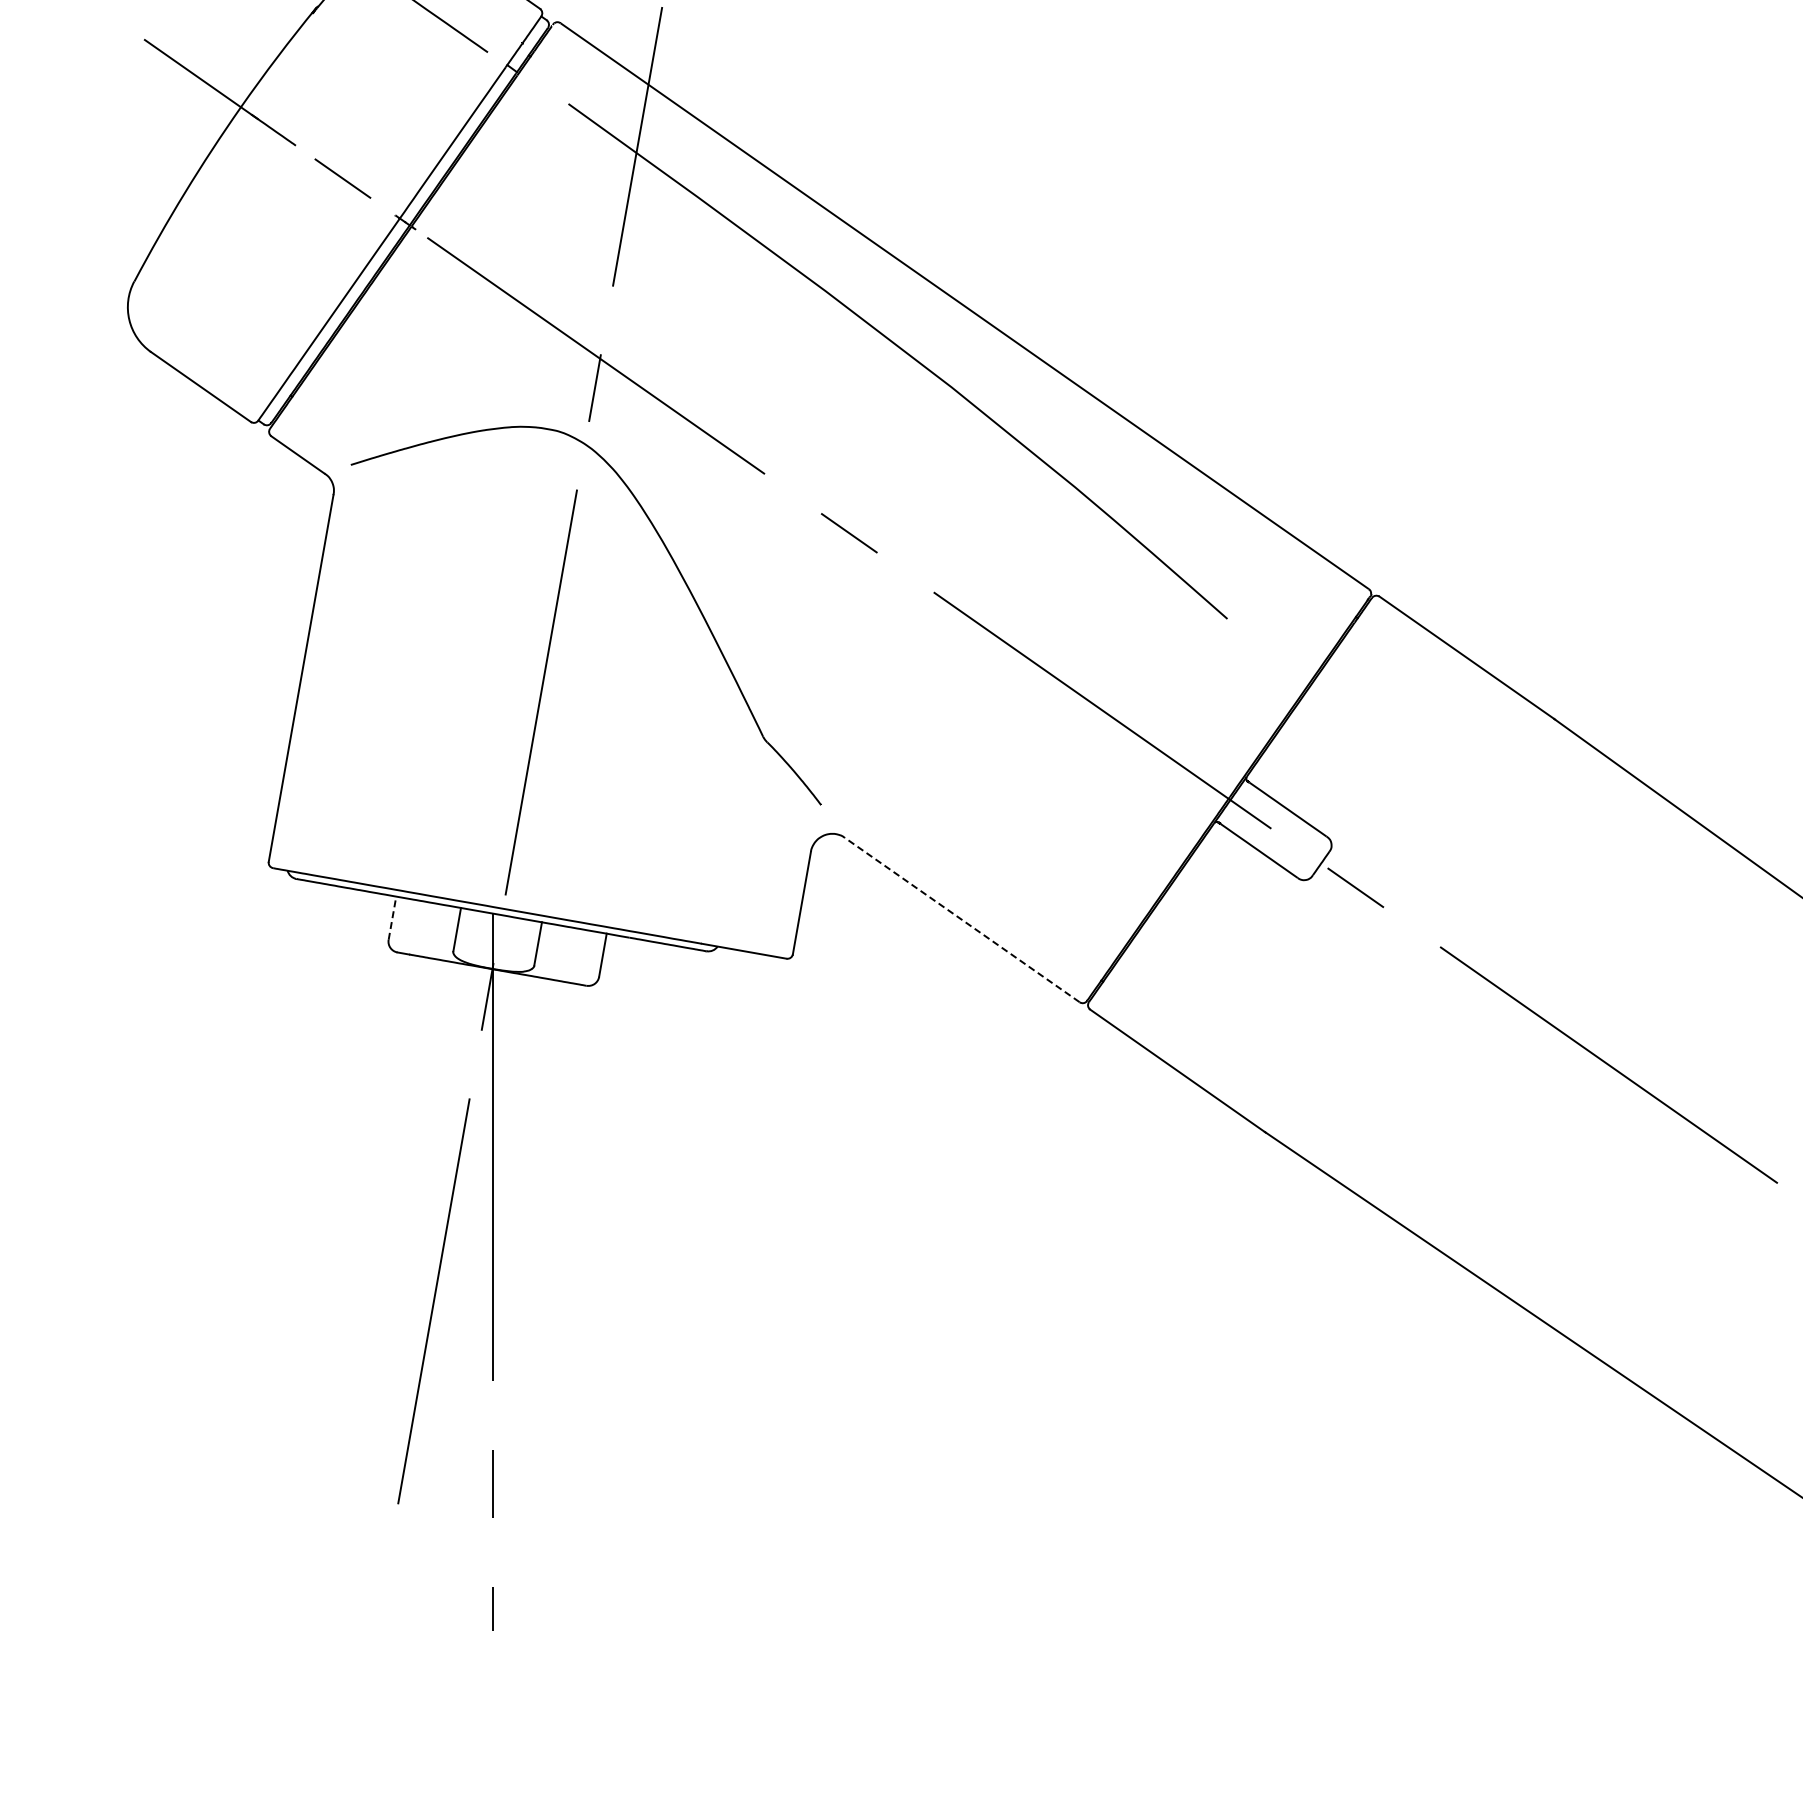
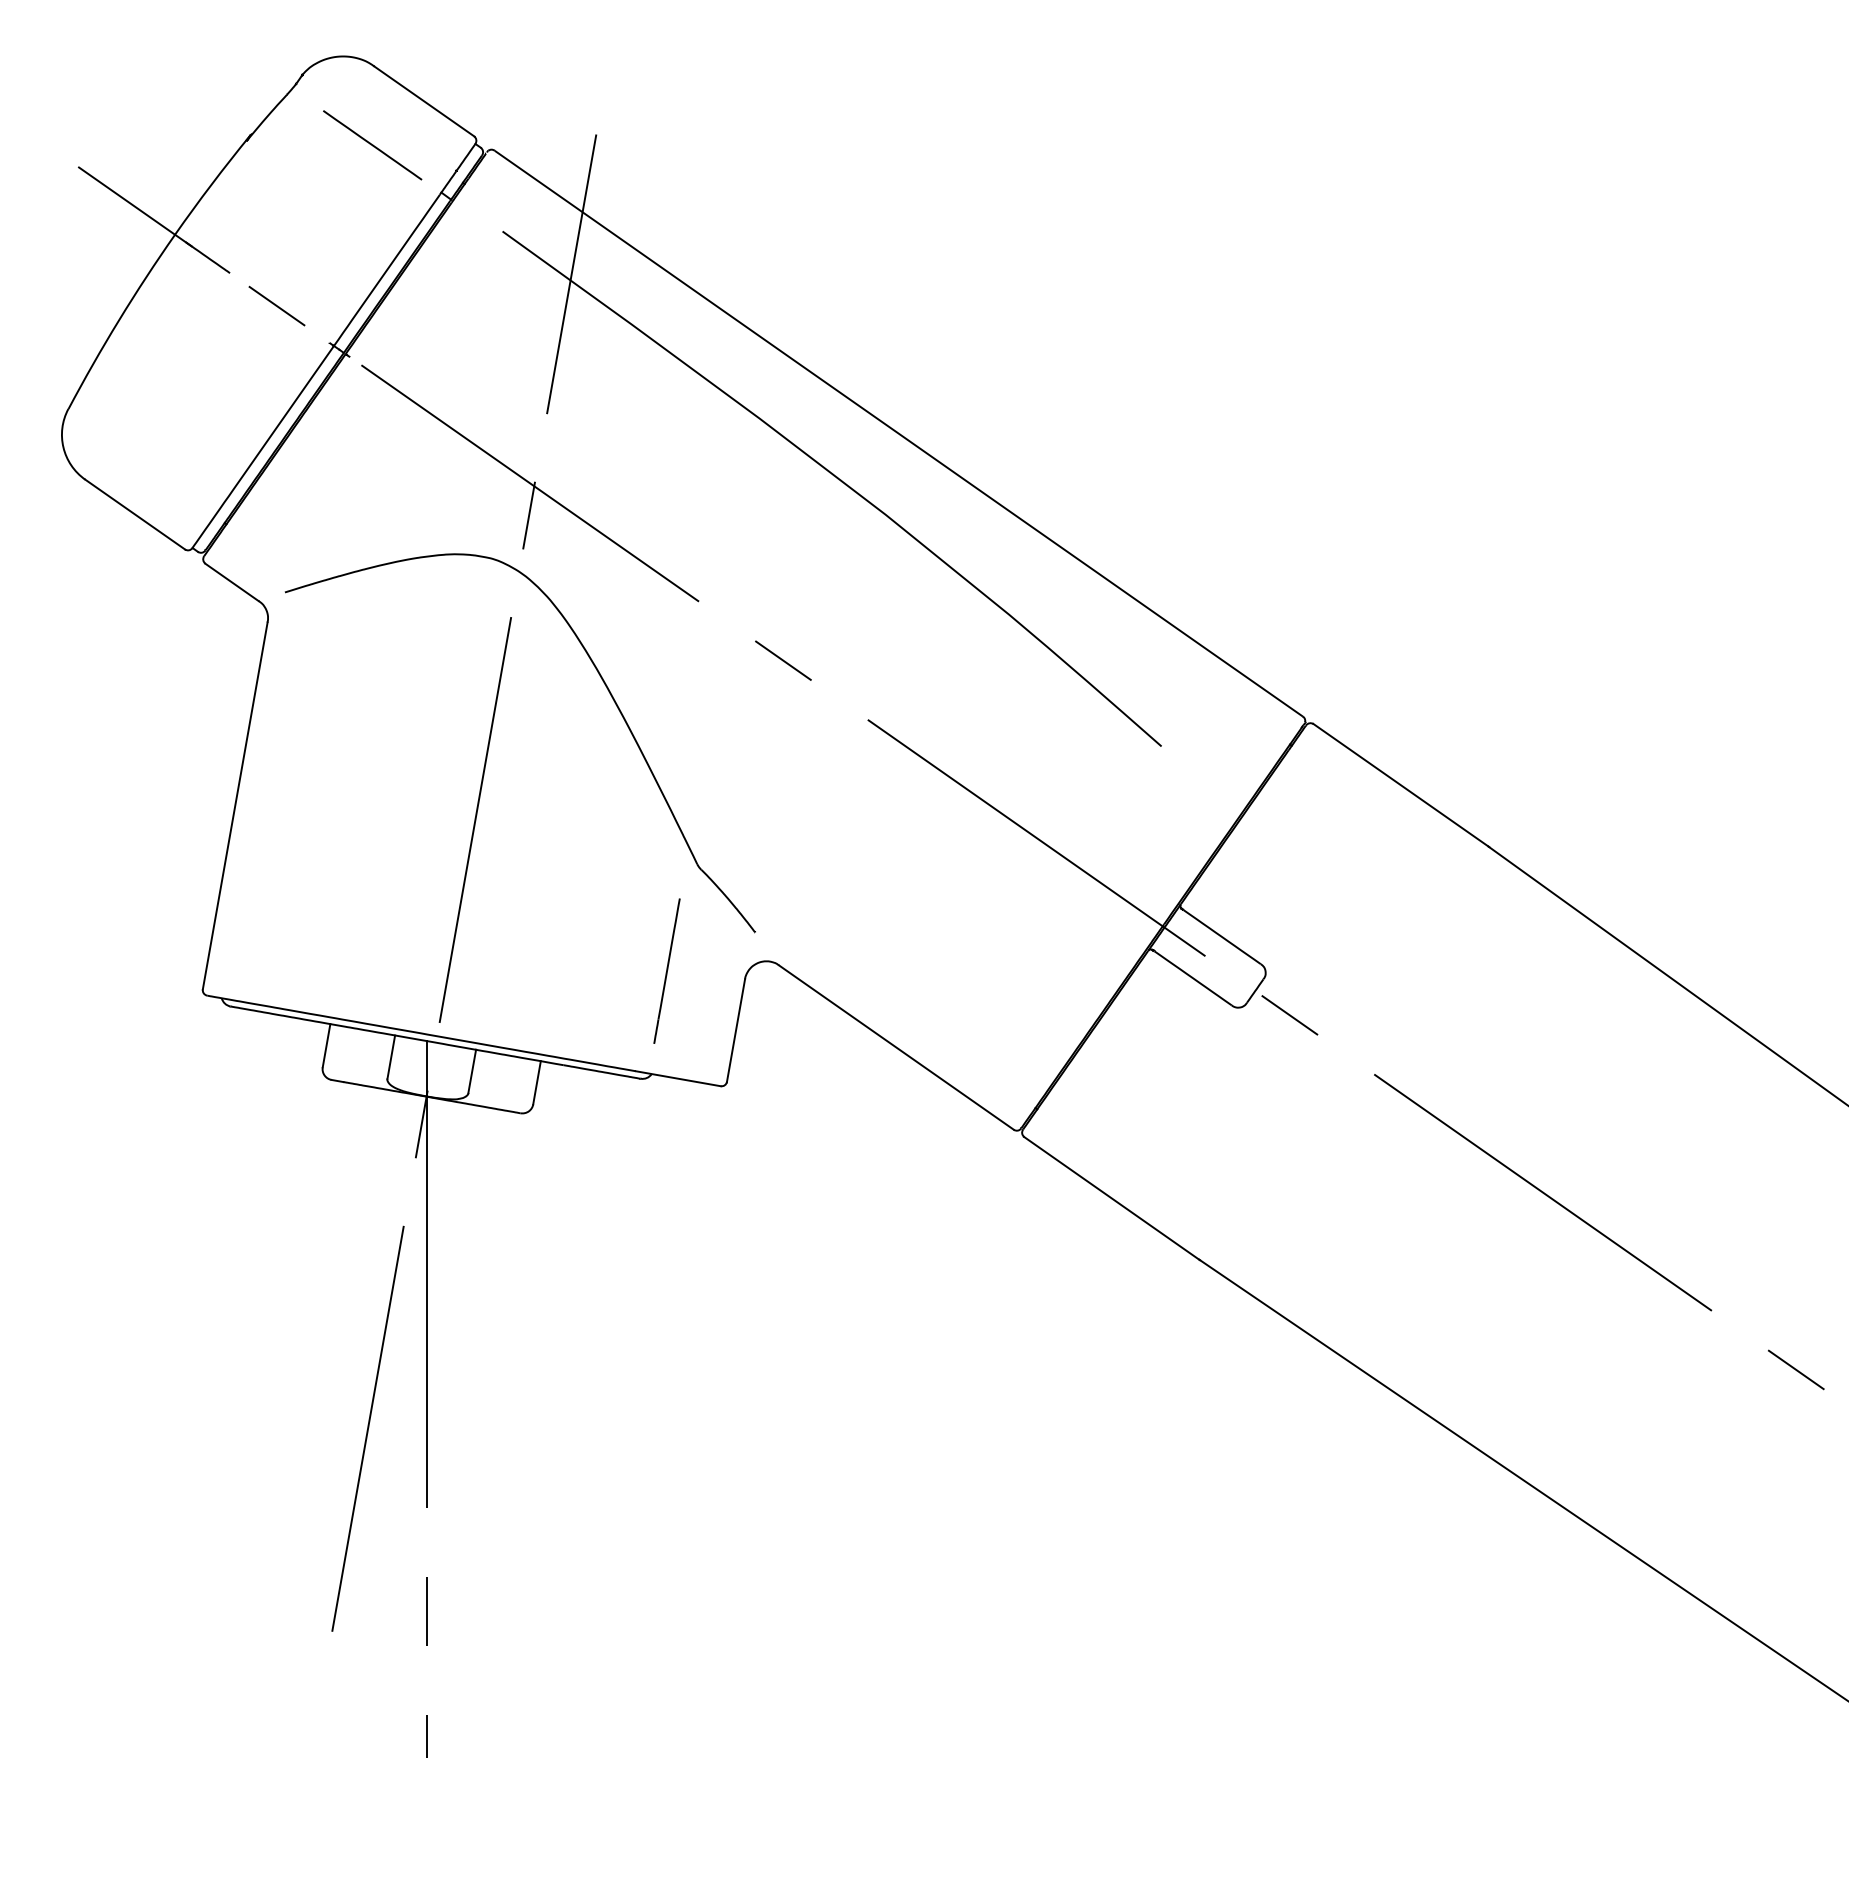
line: (732, 843) -> (666, 970), added
line: (392, 918) -> (326, 1045), dashed -> solid
line: (962, 920) -> (896, 1047), dashed -> solid

